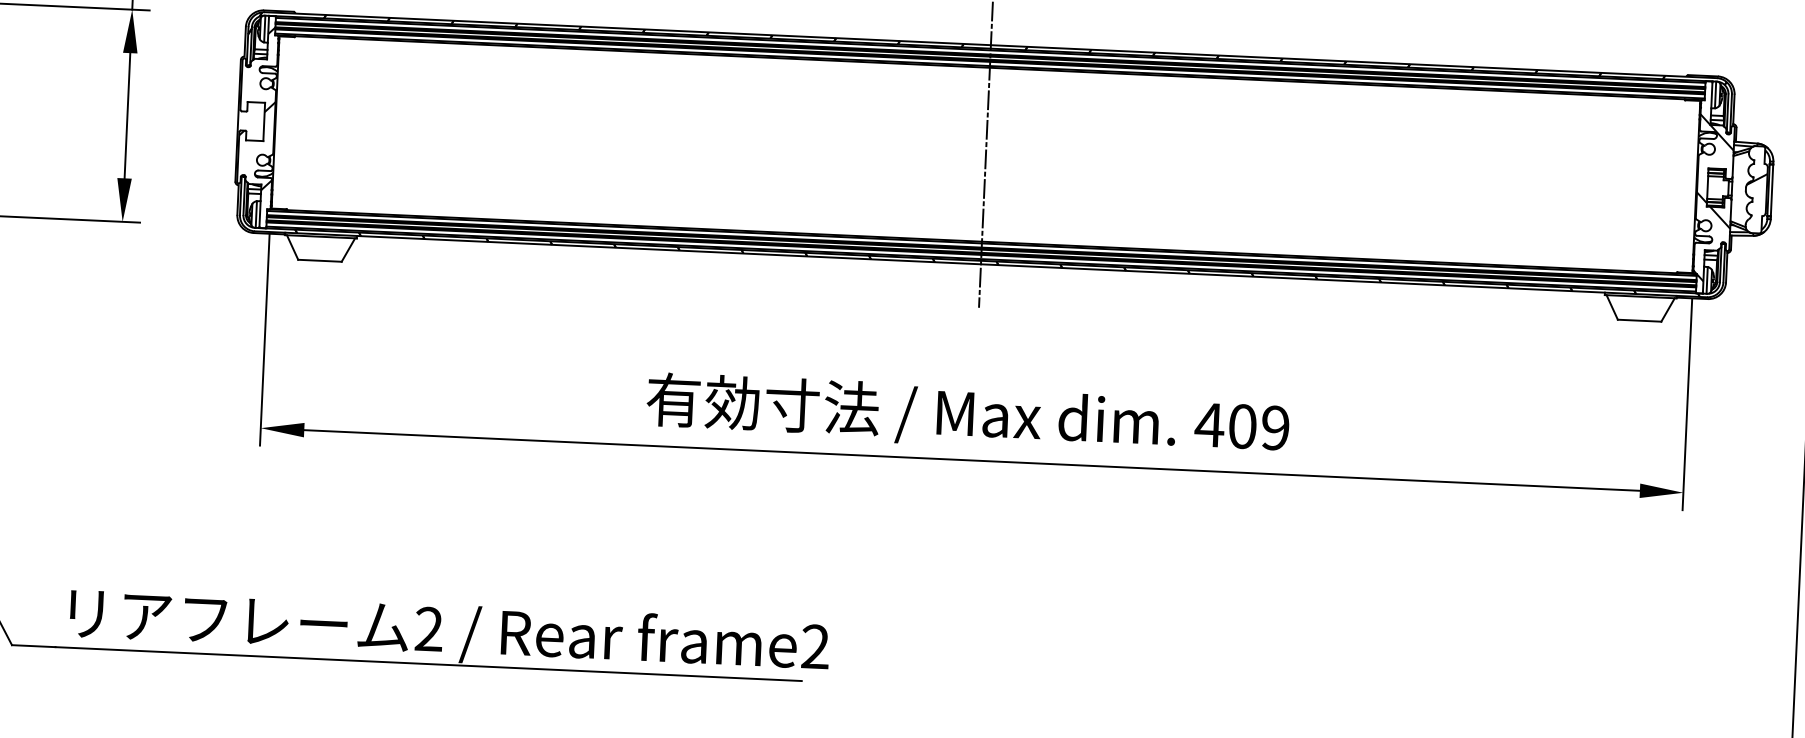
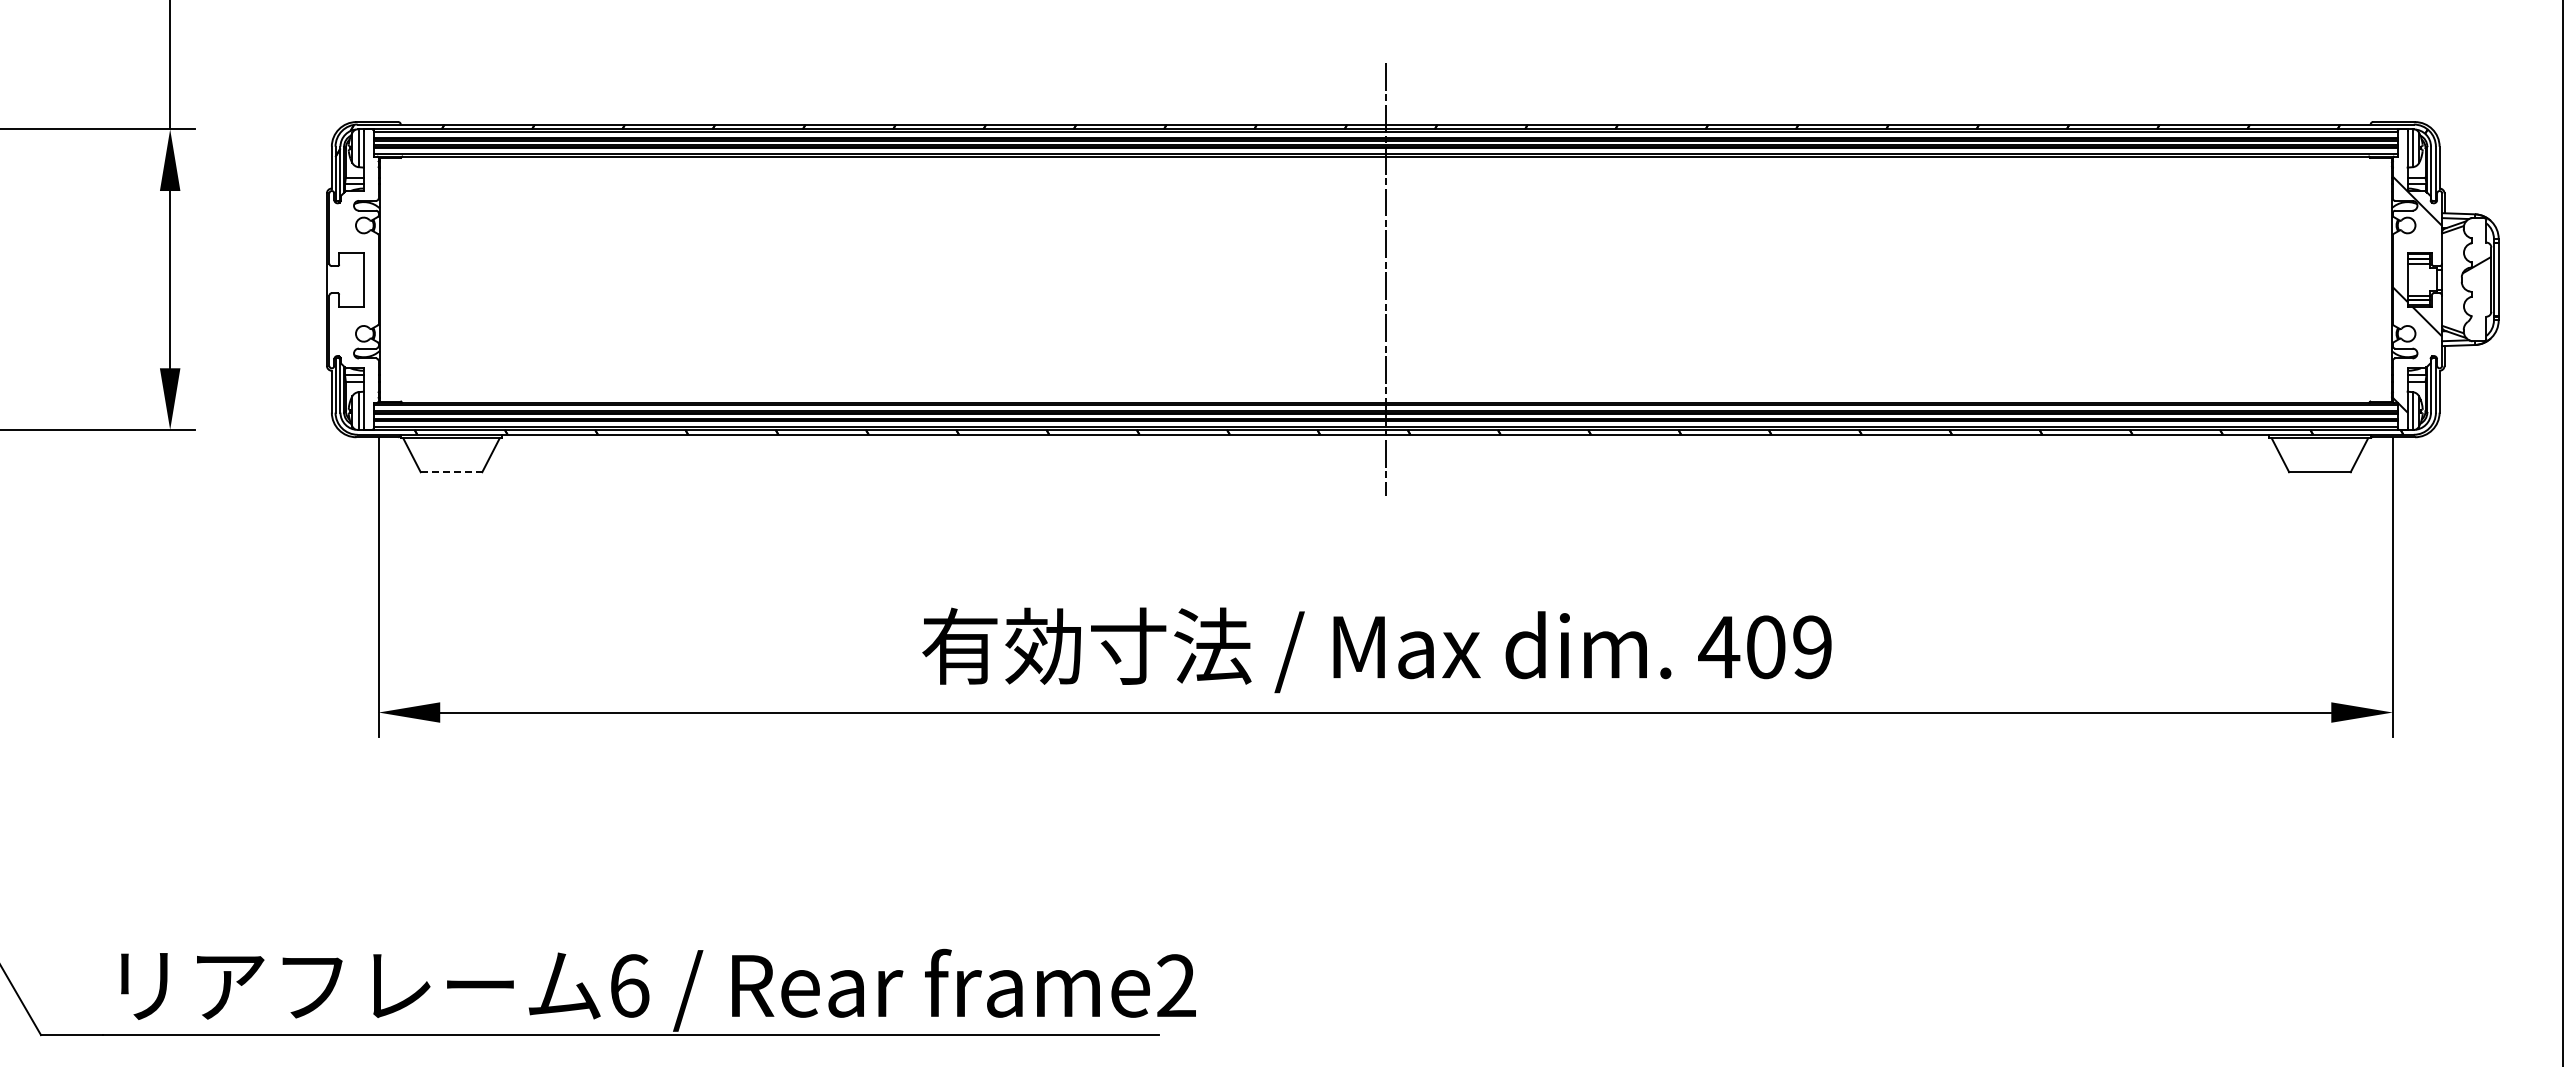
hatch: (257, 108) -> (353, 260), removed
line: (319, 260) -> (451, 472), solid -> dashed
text: (429, 629) -> (629, 985), 2 -> 6

